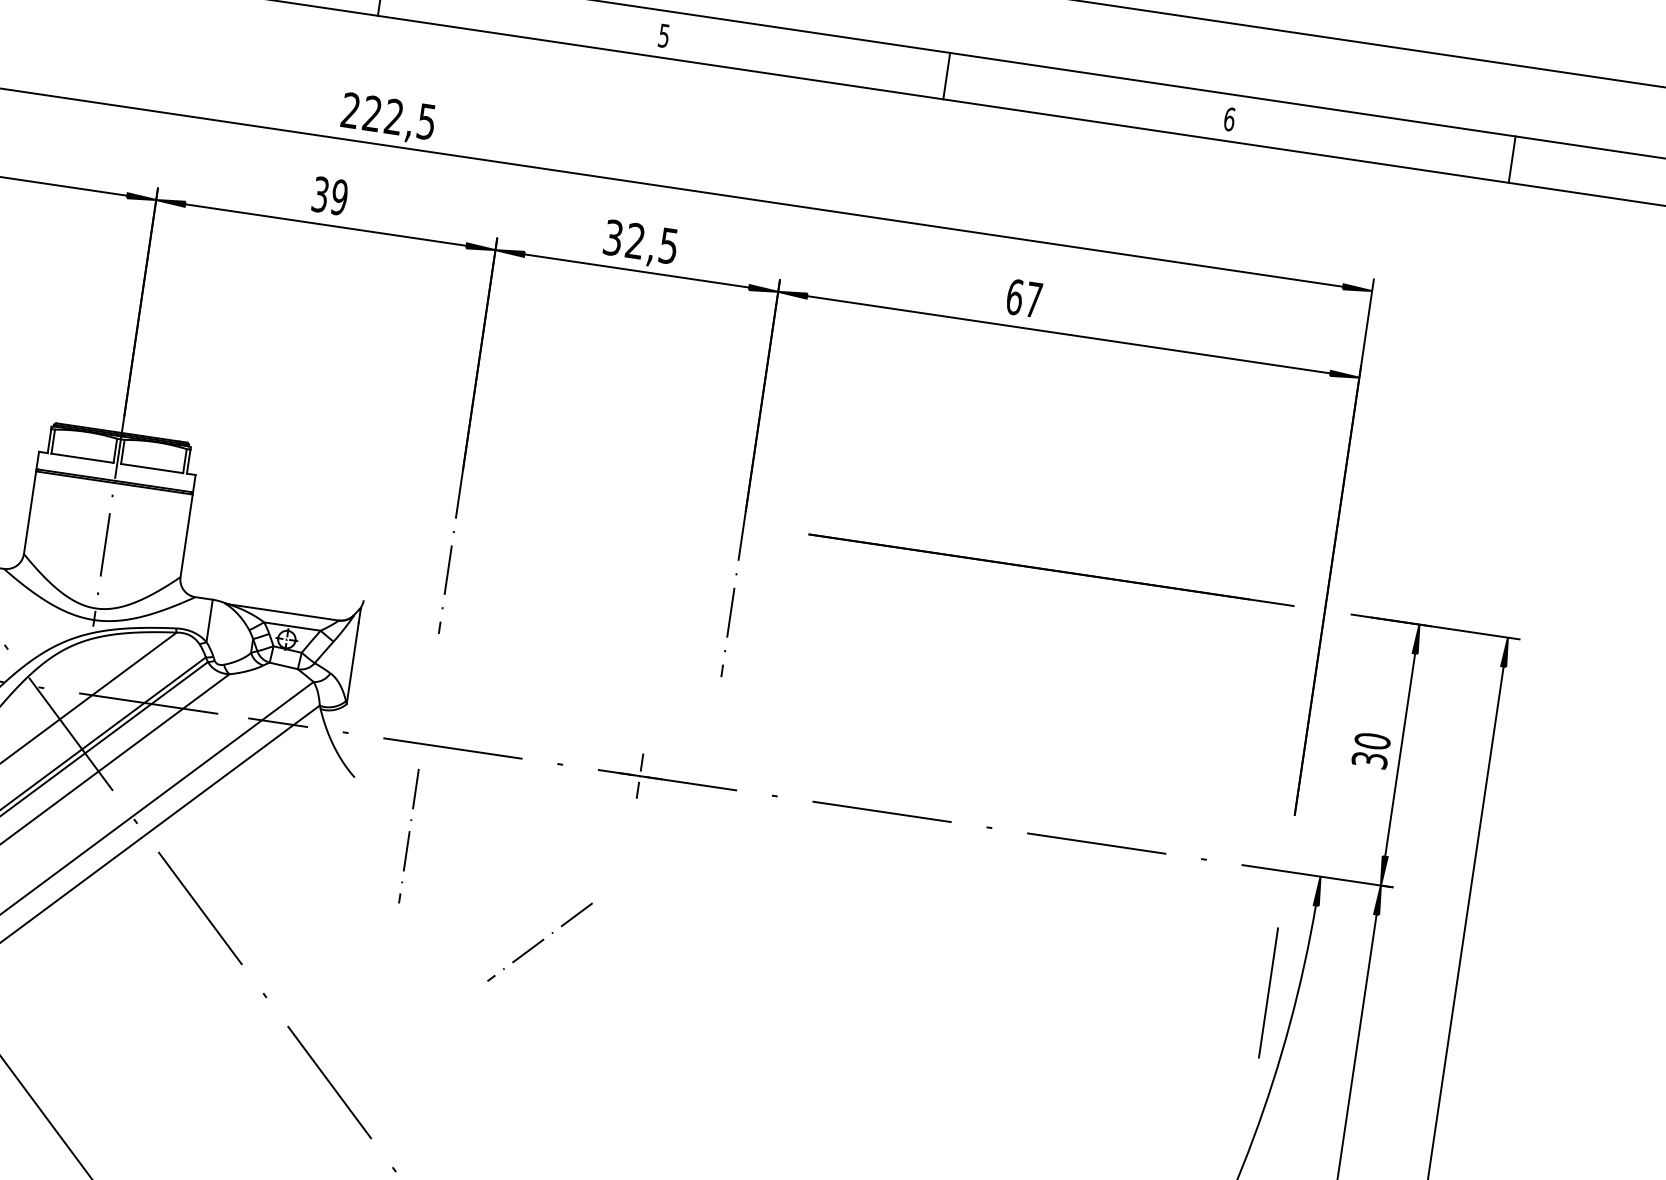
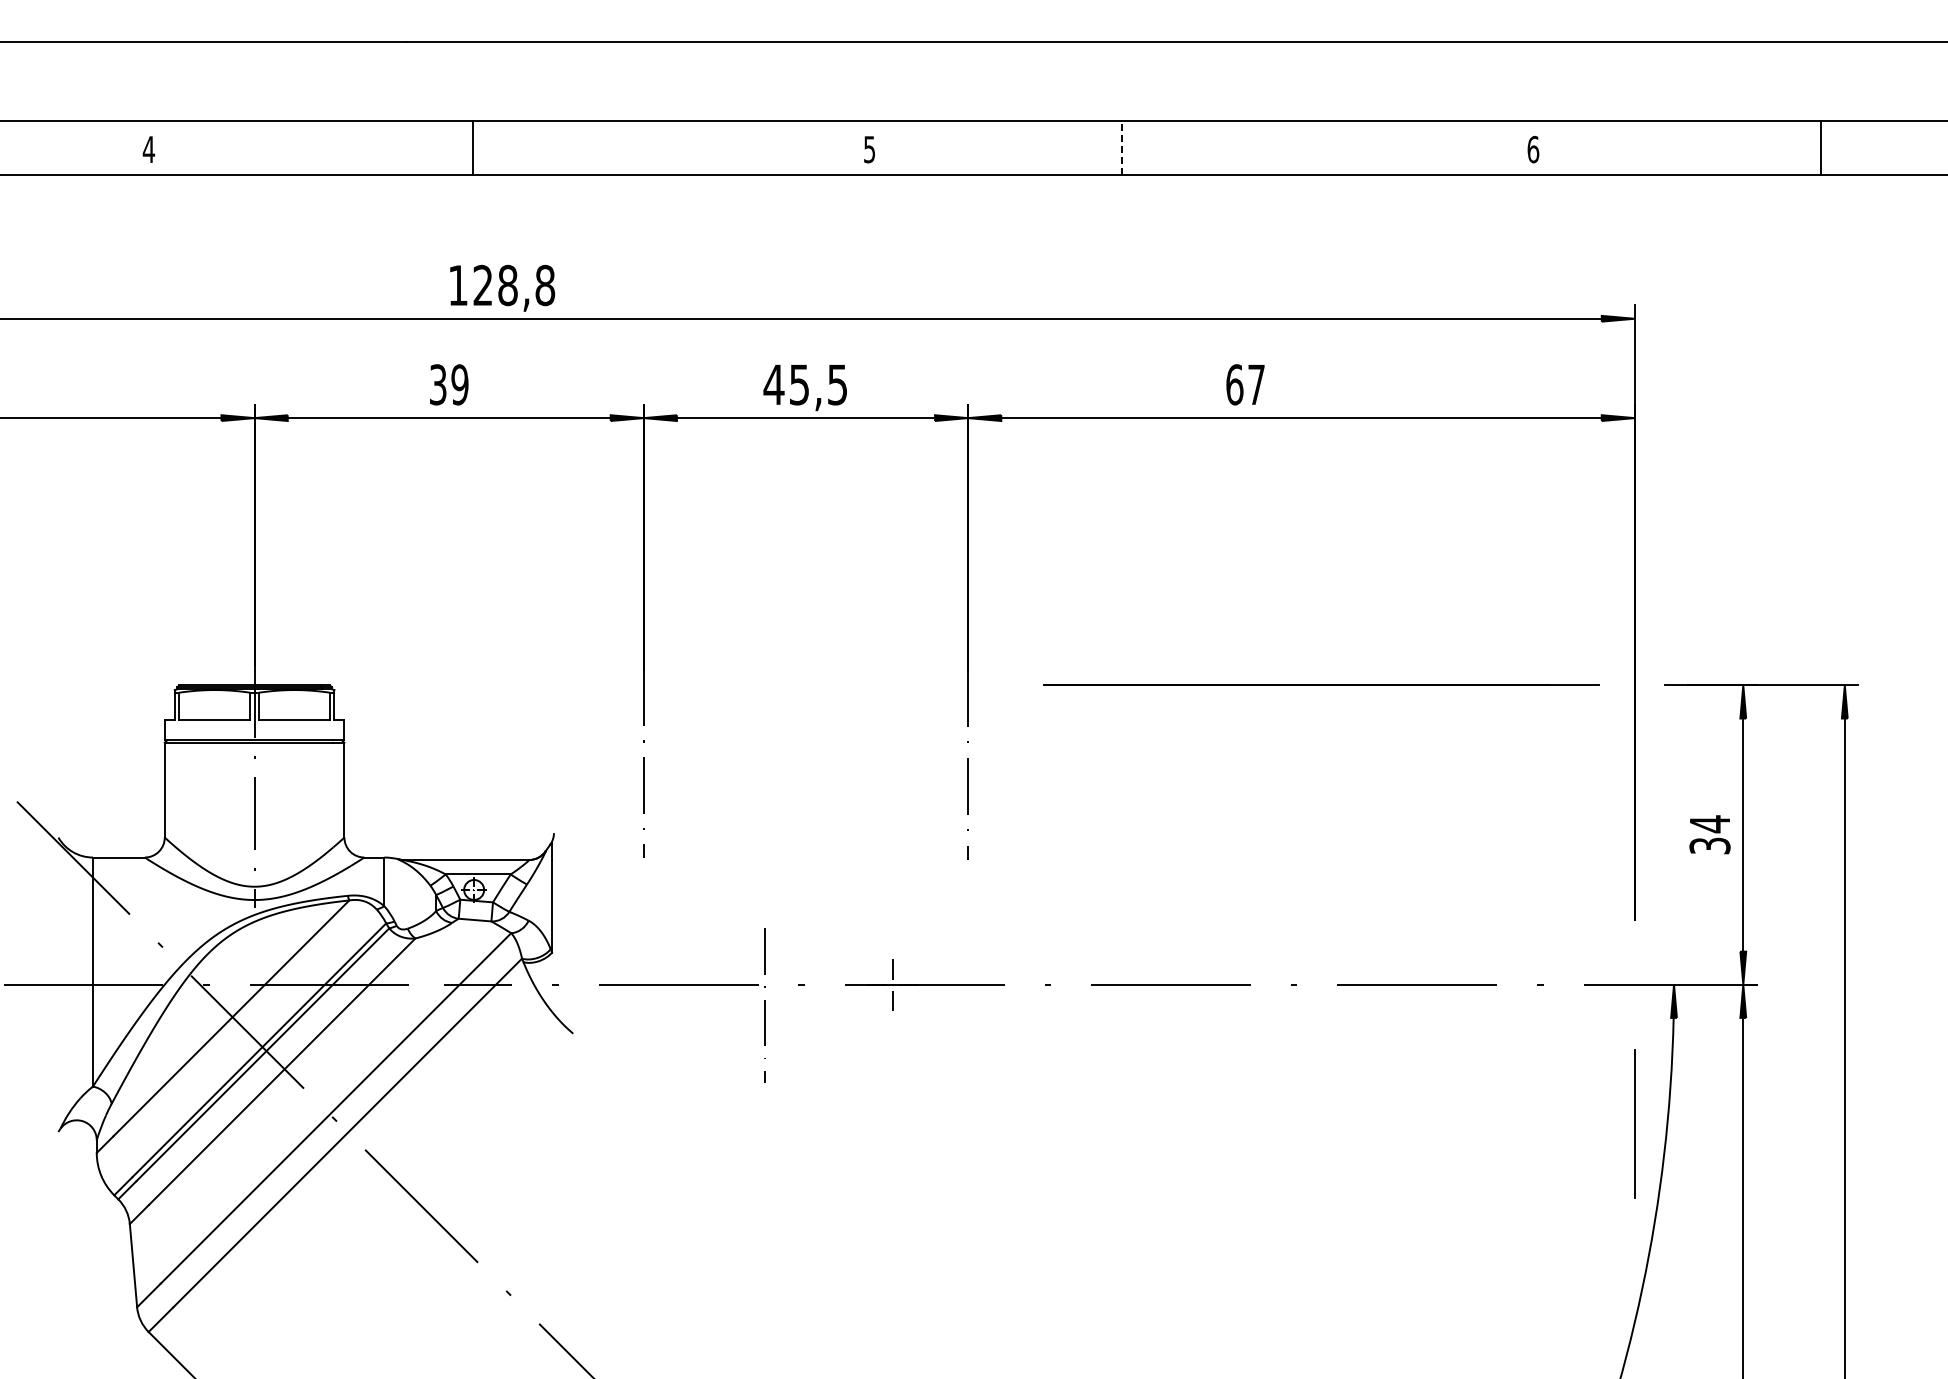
text: (664, 35) -> (869, 149), moved
line: (946, 75) -> (1121, 147), solid -> dashed
text: (388, 116) -> (501, 285), 222,5 -> 128,8
text: (1229, 119) -> (1533, 149), moved
line: (1512, 159) -> (1821, 147), moved
text: (623, 239) -> (785, 384), 32,5 -> 45,5
text: (1372, 741) -> (1709, 824), 30 -> 34
line: (408, 836) -> (764, 1005), moved
line: (540, 941) -> (808, 1187), removed

